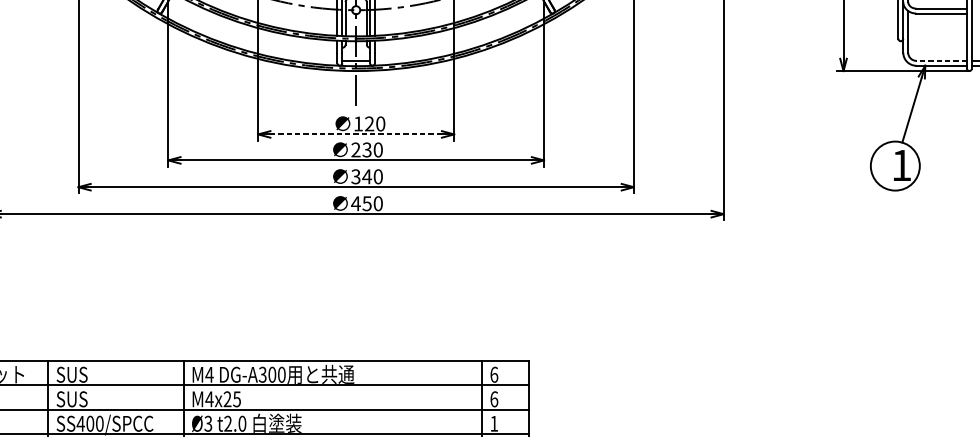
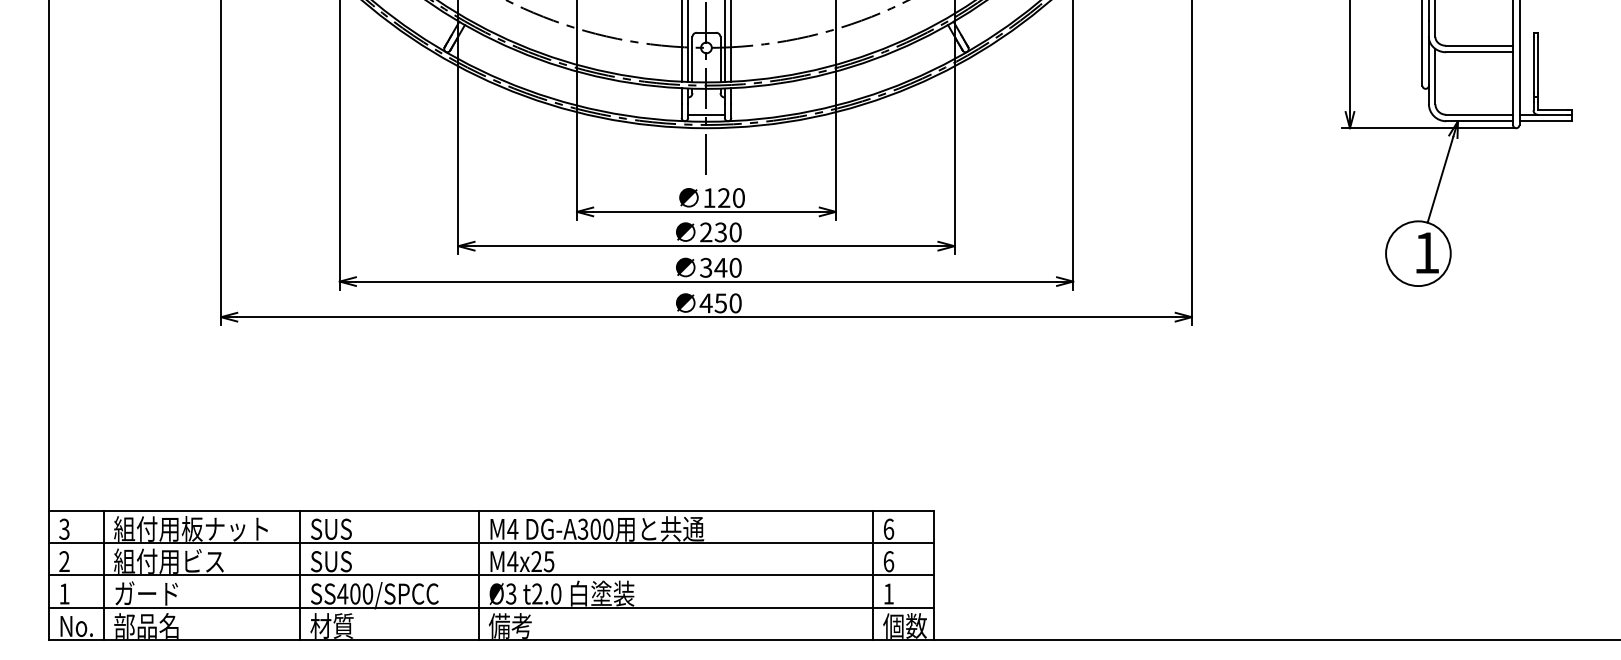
line: (941, 60) -> (1479, 114), dashed -> solid
line: (355, 134) -> (705, 211), dashed -> solid

